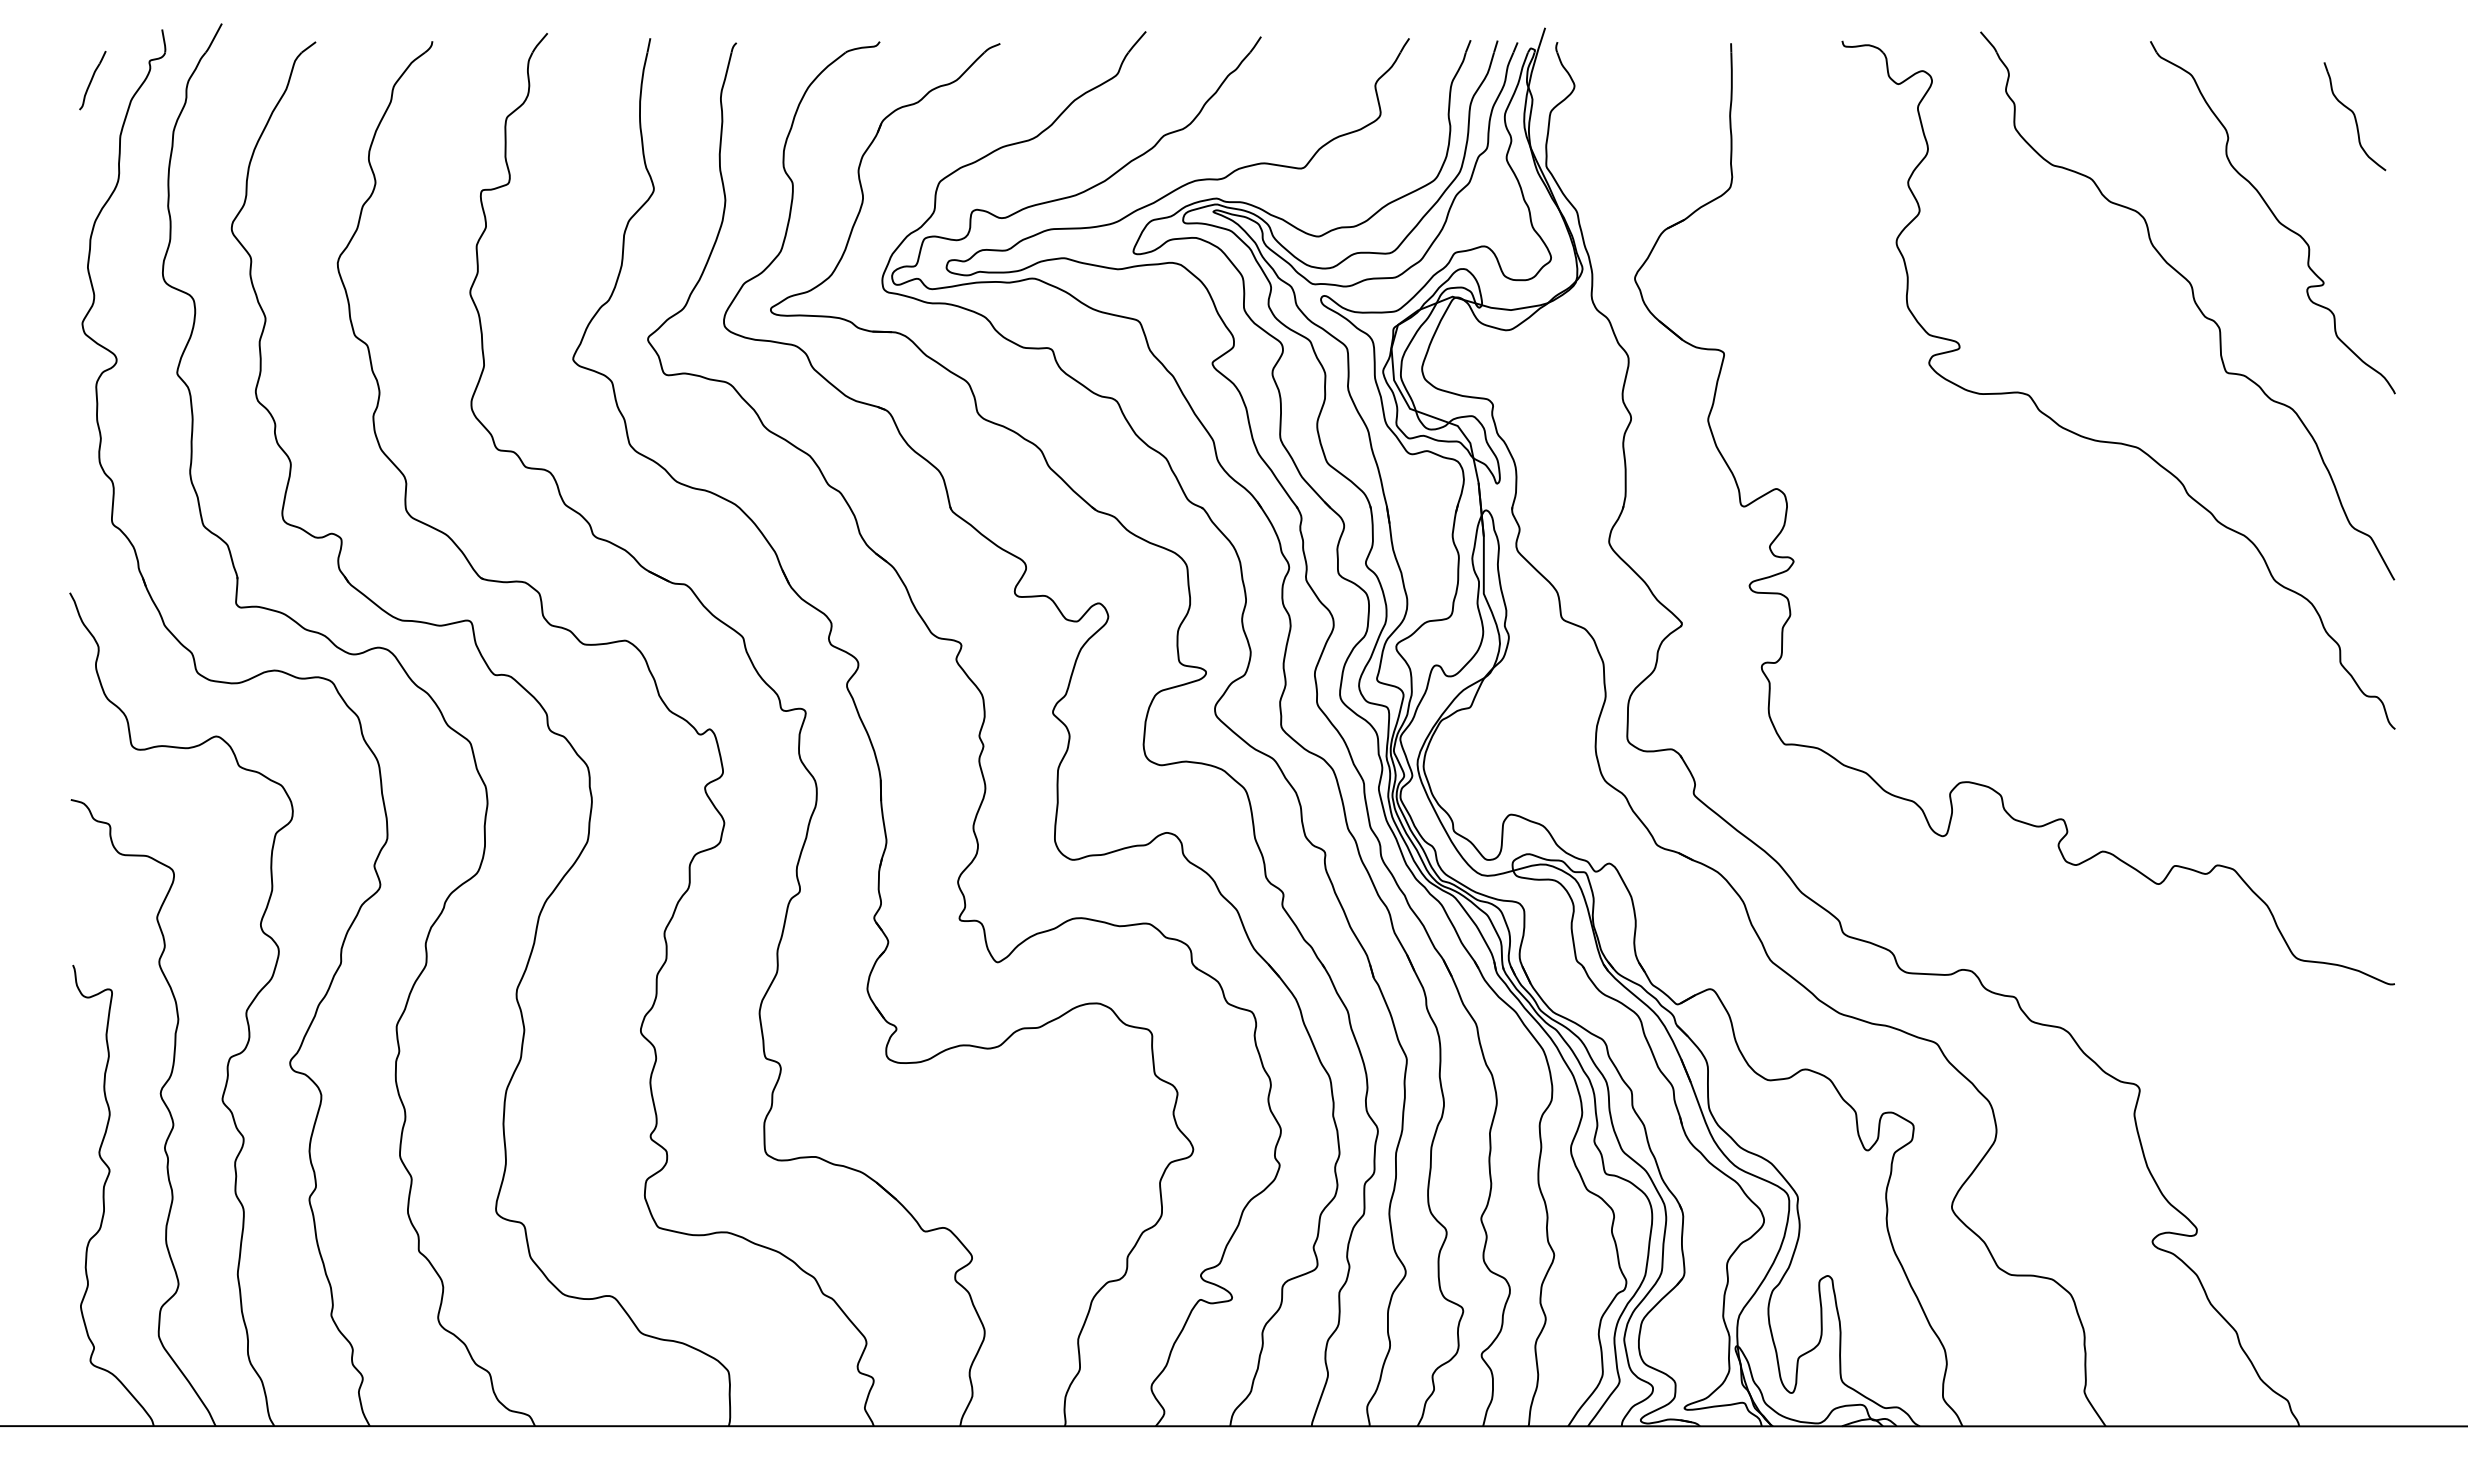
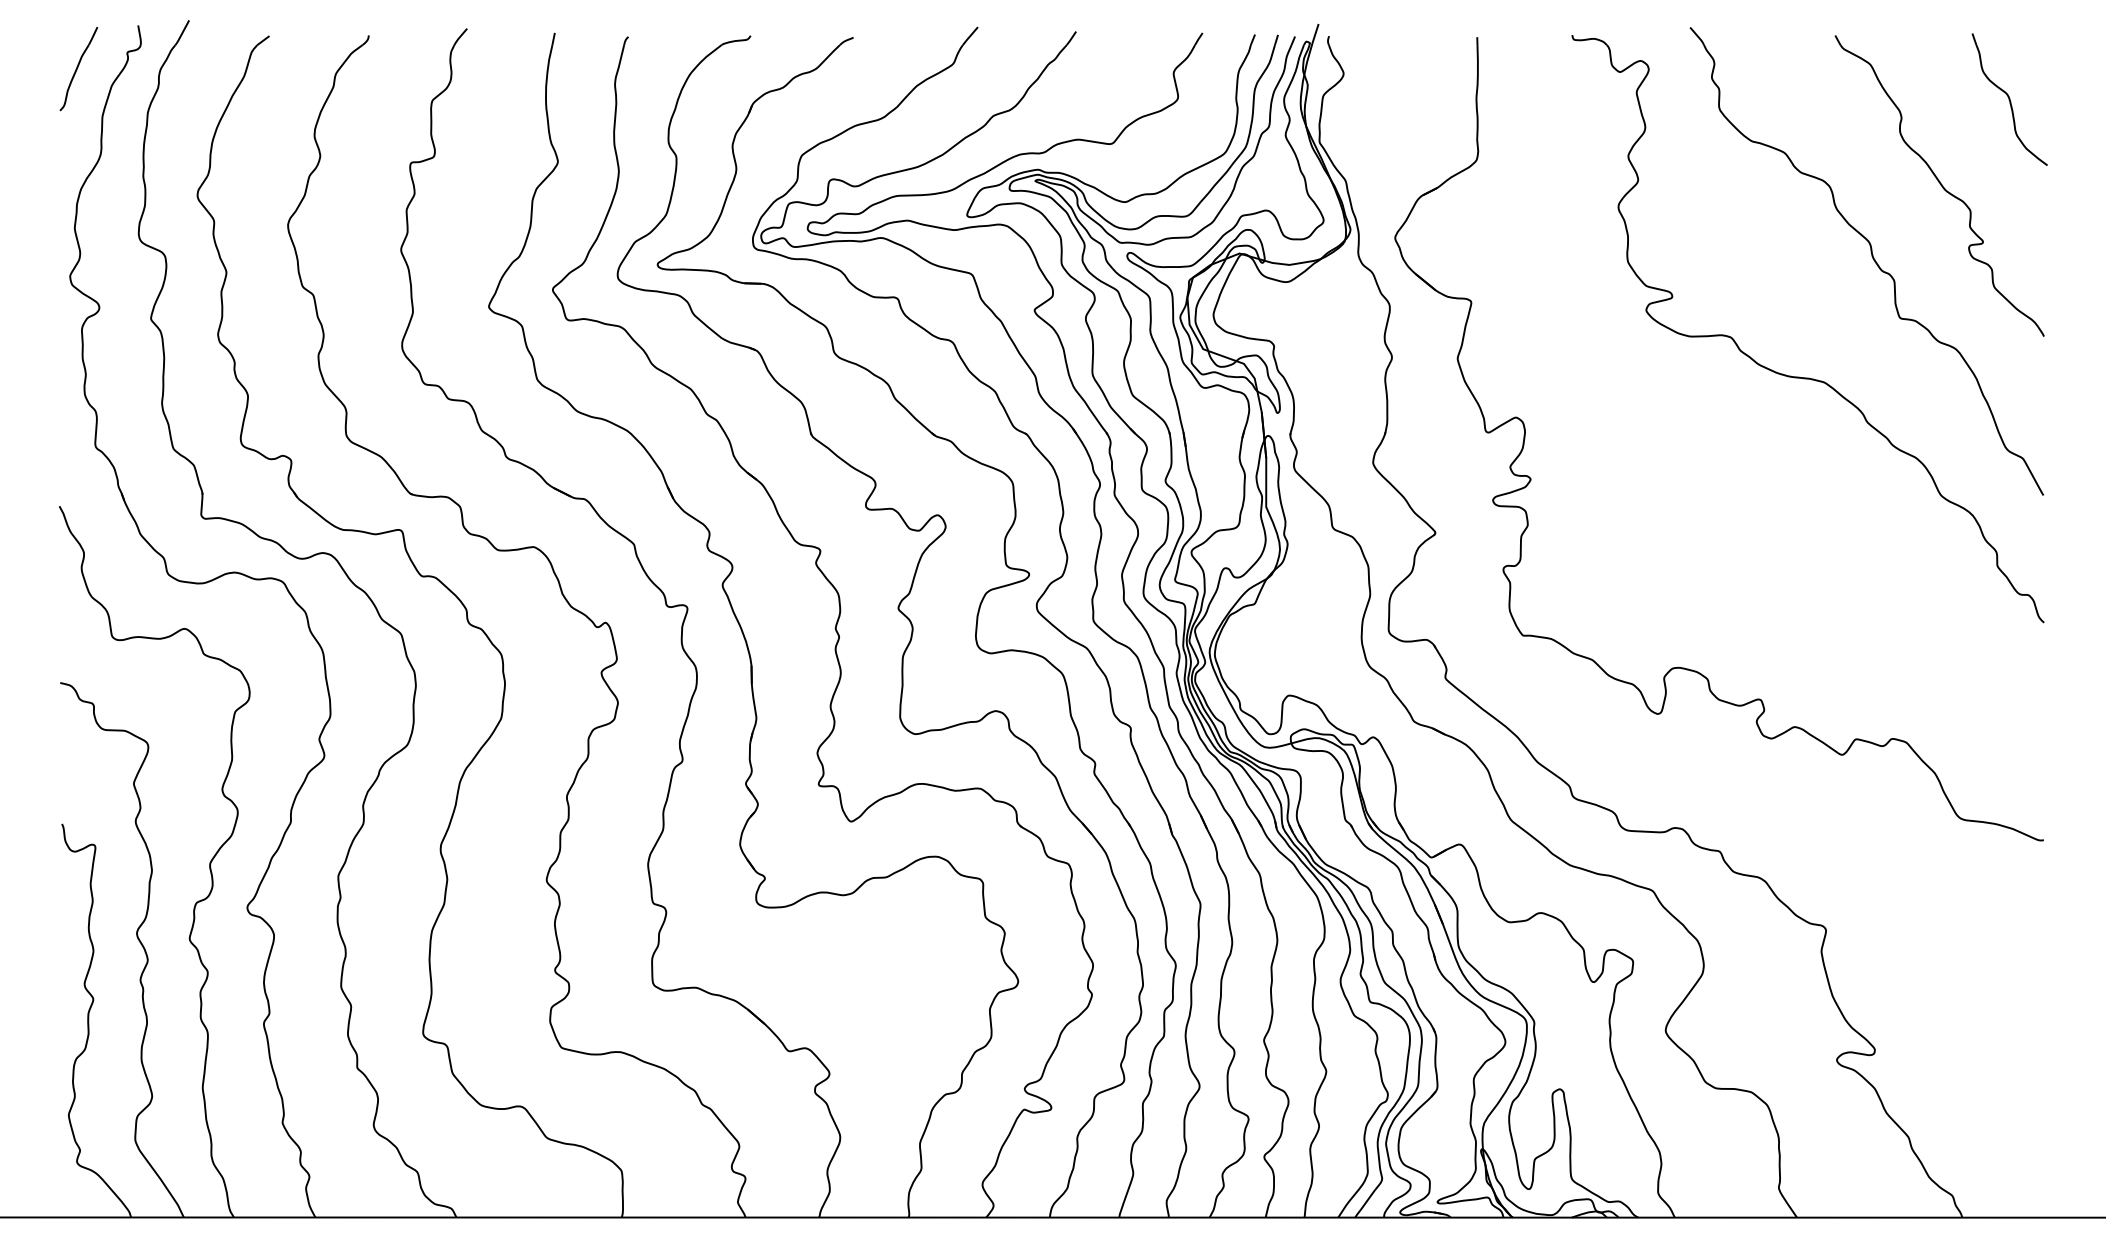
part: (92, 80) -> (78, 68), size x1.67
part: (2354, 116) -> (2009, 99), size x1.43

